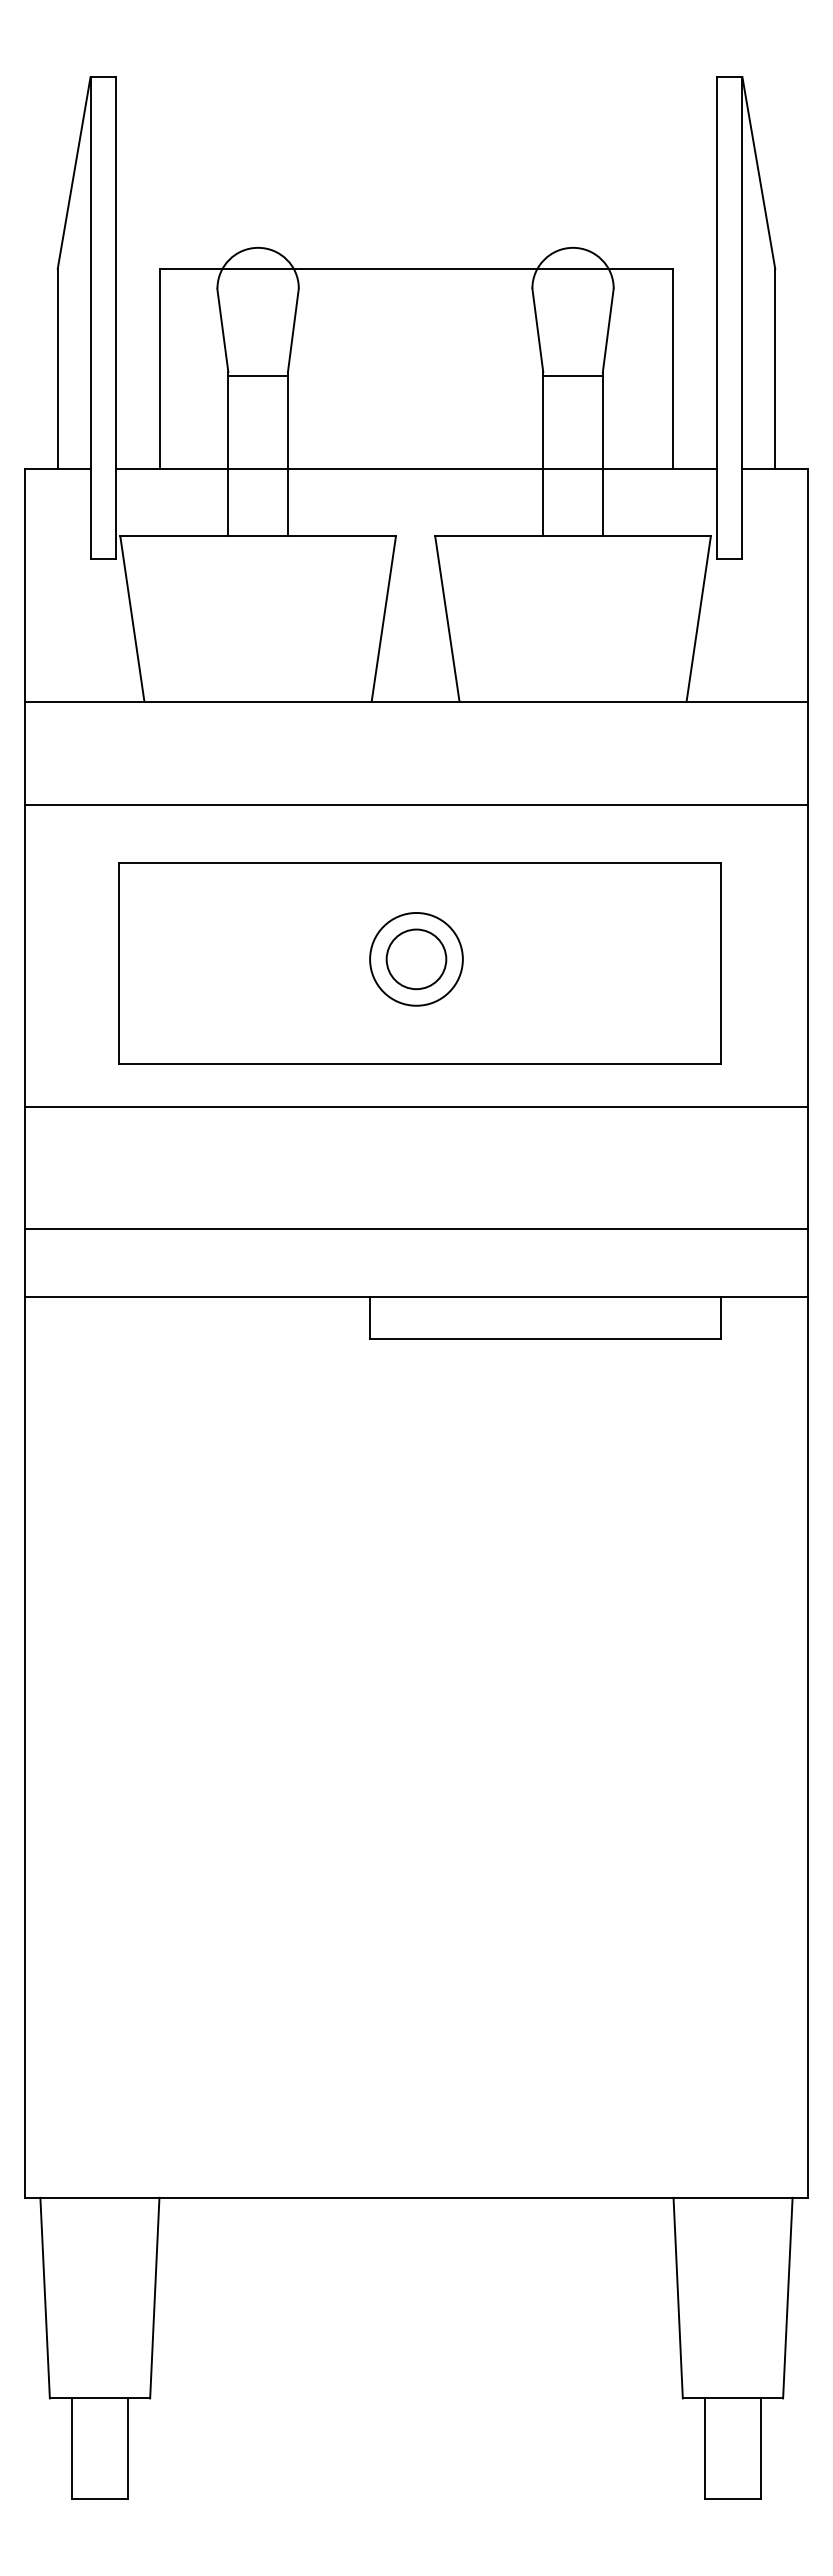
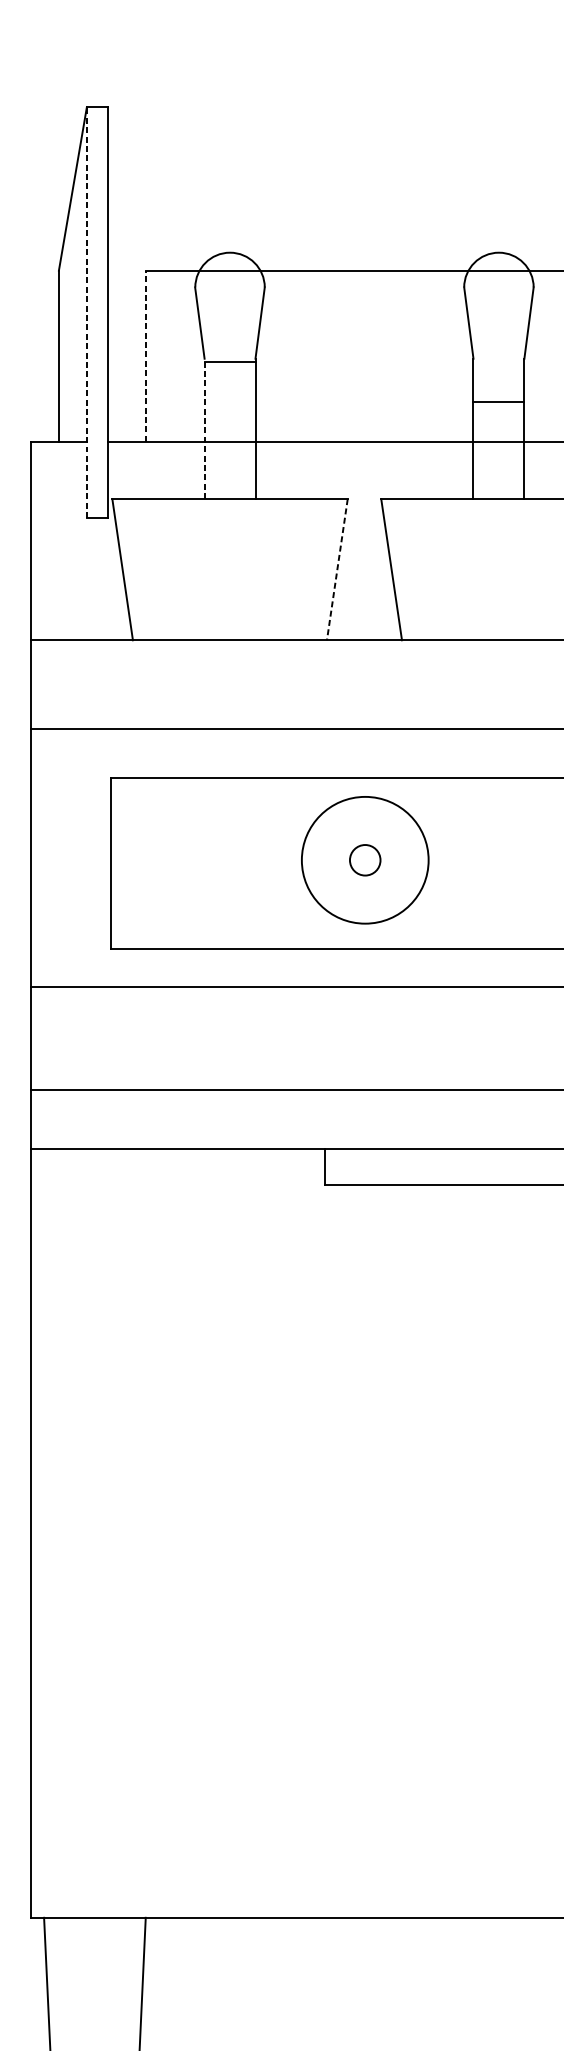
line: (90, 318) -> (86, 313), solid -> dashed
line: (159, 368) -> (145, 355), solid -> dashed
line: (572, 375) -> (498, 401), moved
line: (228, 453) -> (204, 428), solid -> dashed
line: (383, 619) -> (337, 570), solid -> dashed
circle: (416, 958) -> (365, 859), size x1.6
circle: (416, 959) -> (365, 860), size x0.6

